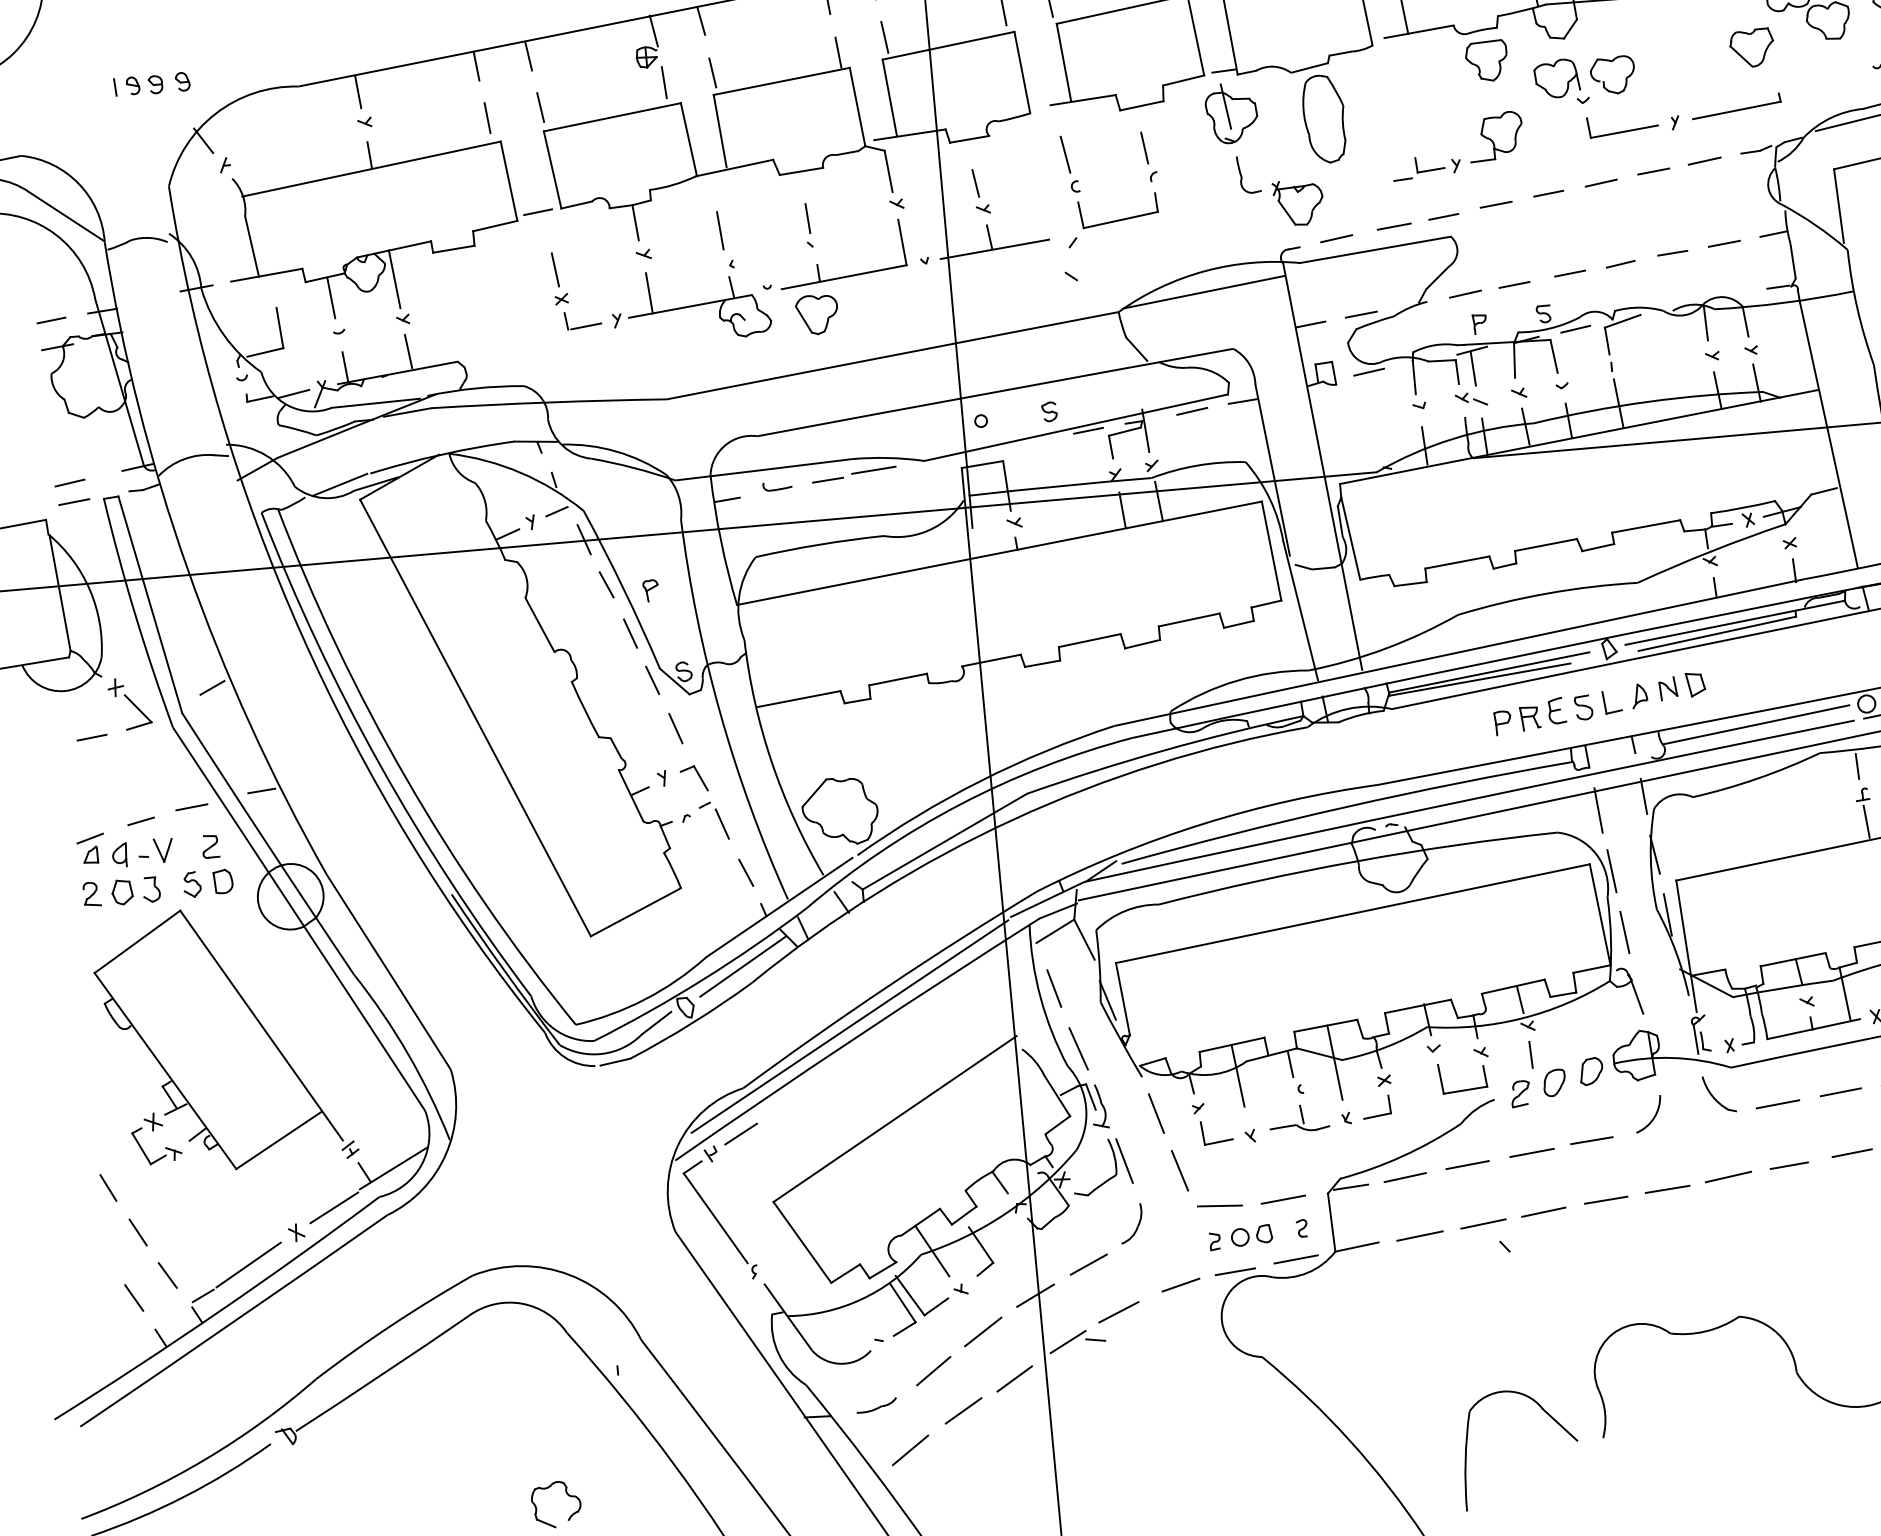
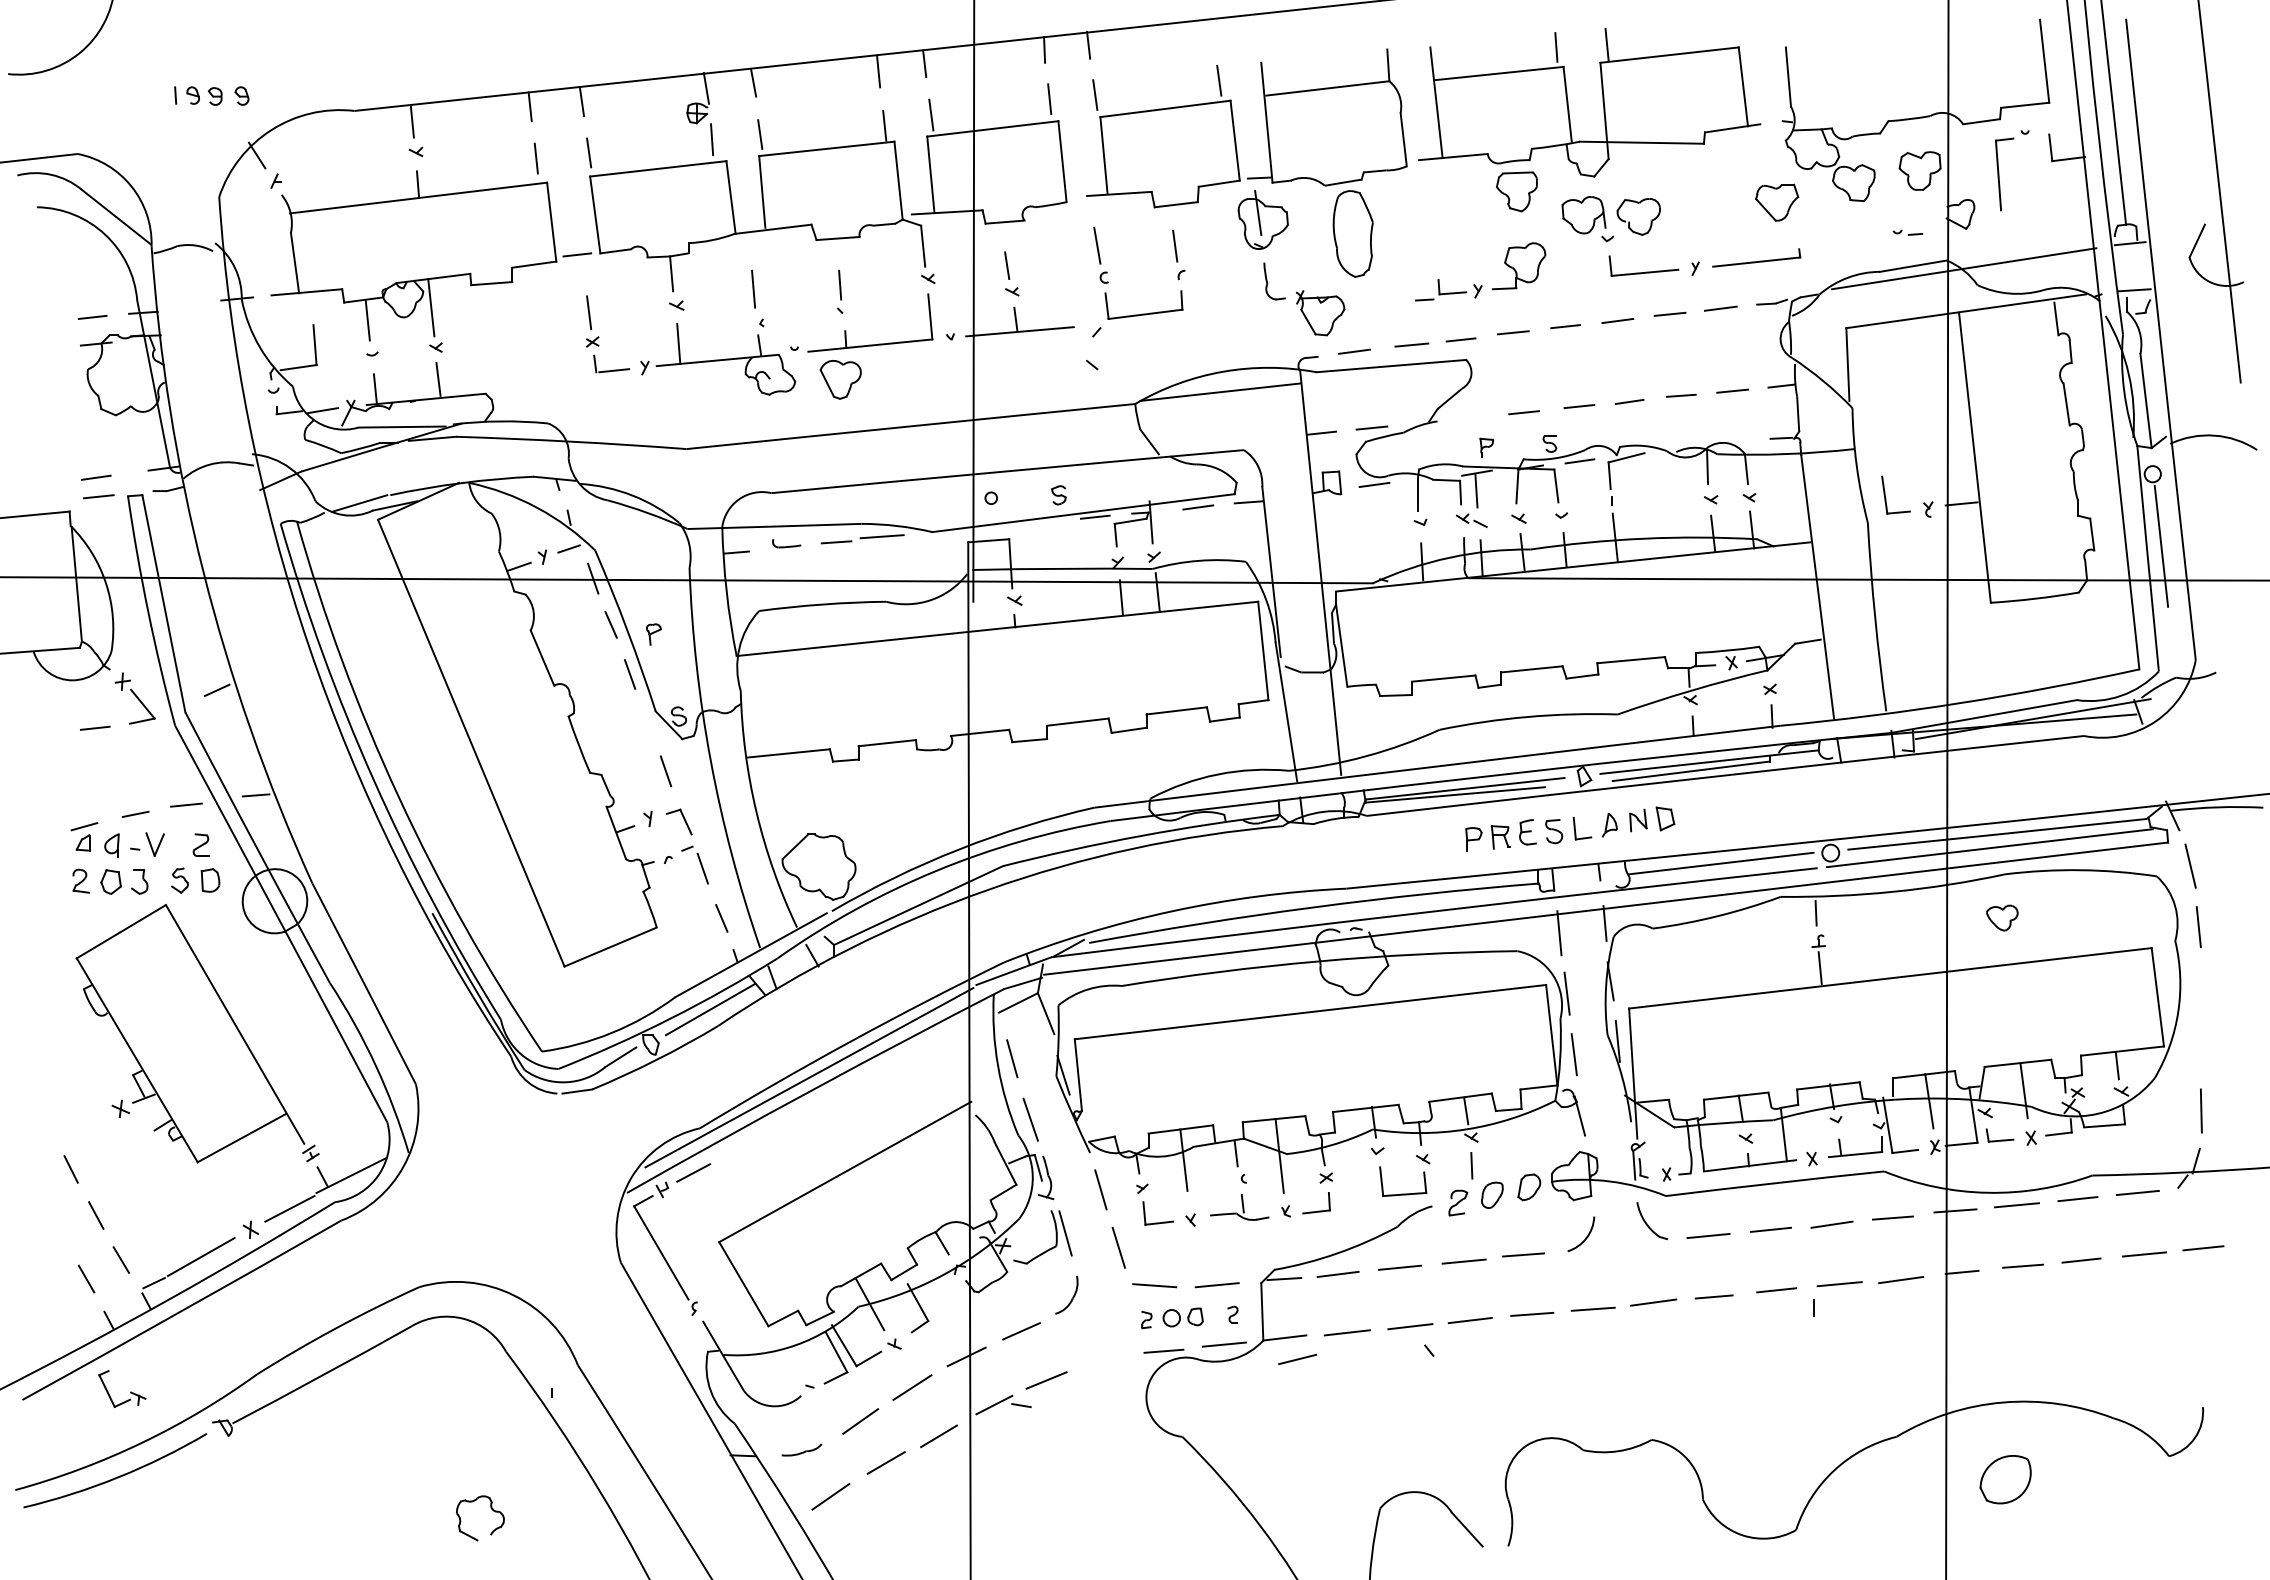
line: (1465, 294) -> (1475, 417), removed
line: (652, 679) -> (647, 721), removed
part: (165, 1147) -> (130, 1391), moved
line: (1180, 1284) -> (1297, 1358), moved

